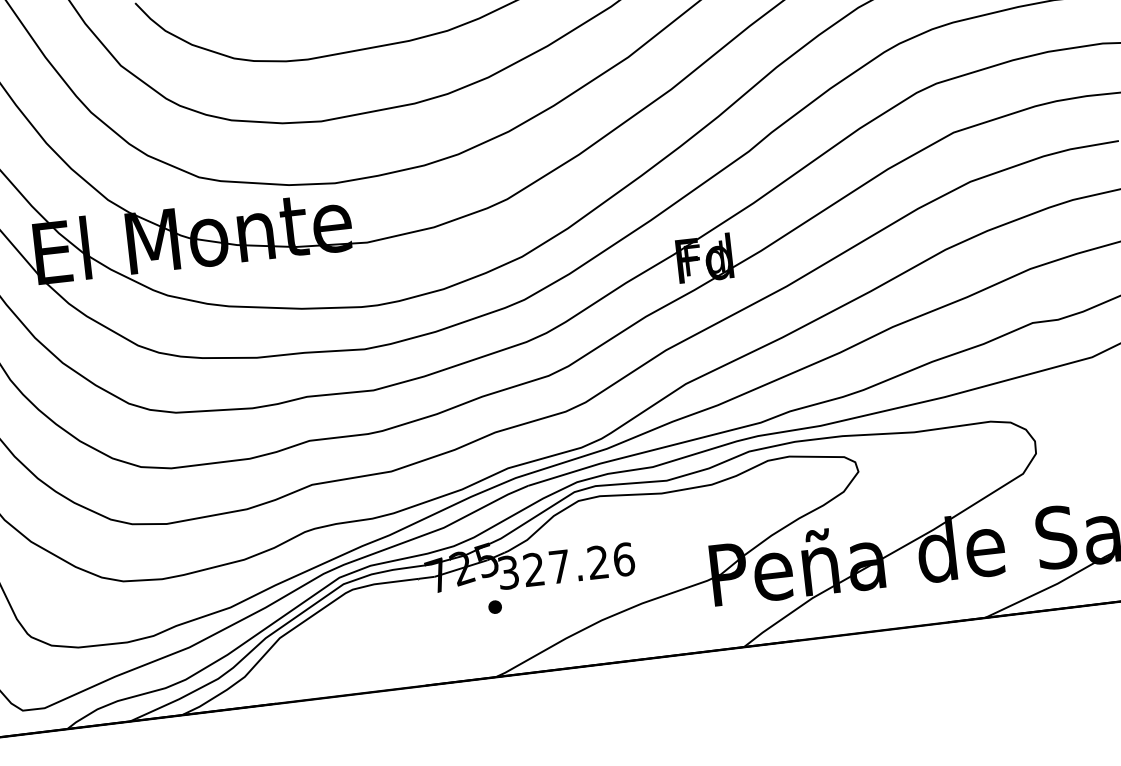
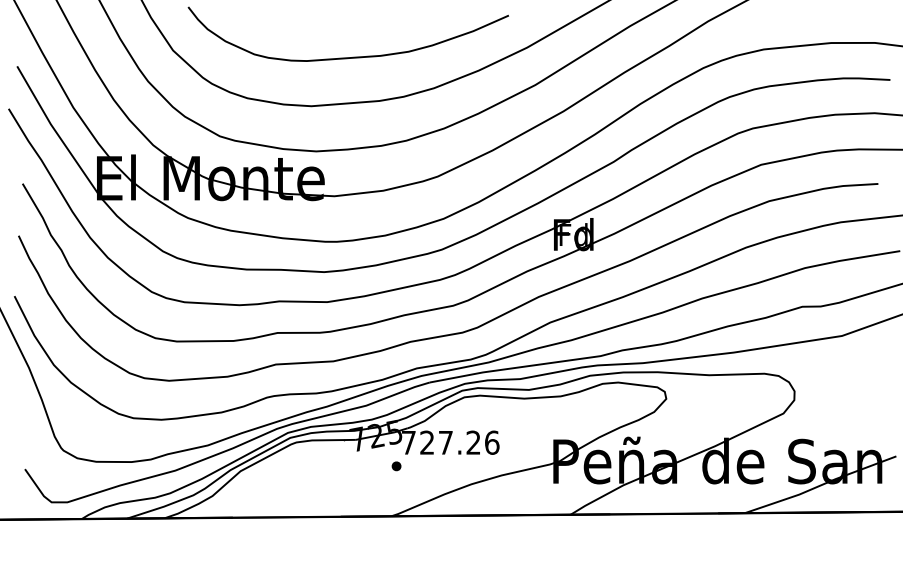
text: (508, 572) -> (408, 442), 327.26 -> 727.26

